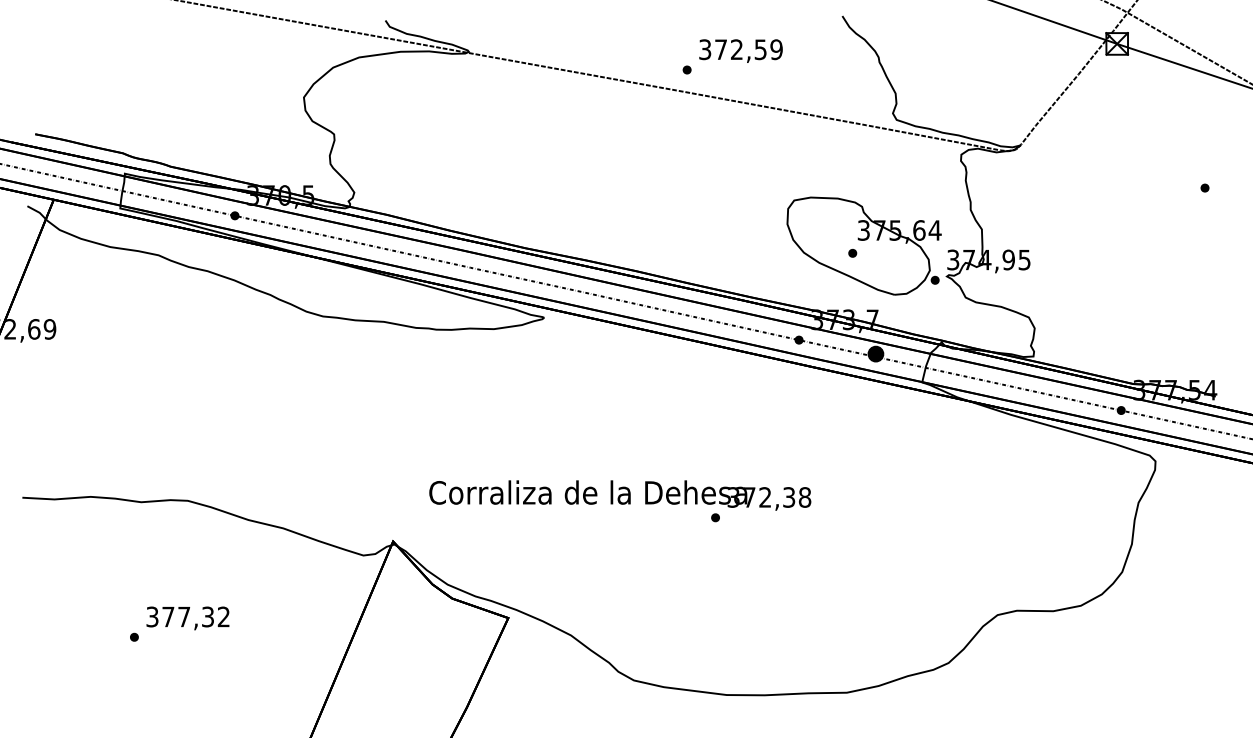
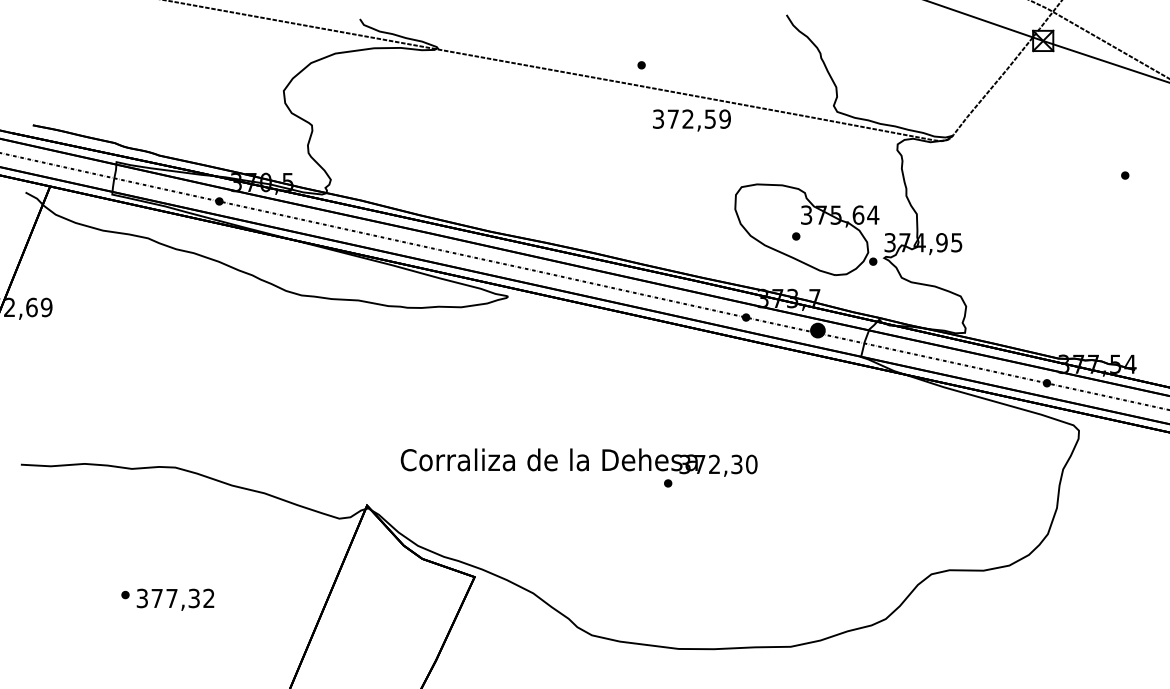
text: (740, 50) -> (691, 119), moved
text: (804, 497) -> (751, 464), 372,38 -> 372,30
text: (187, 618) -> (175, 599), moved

